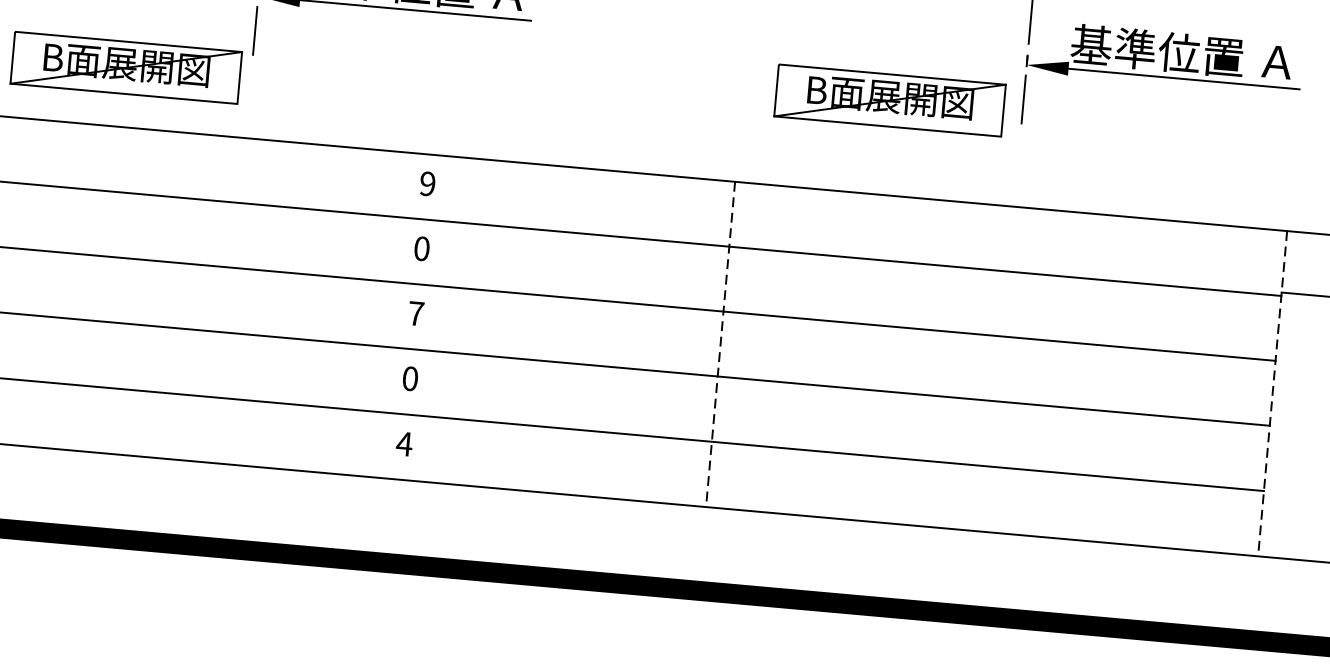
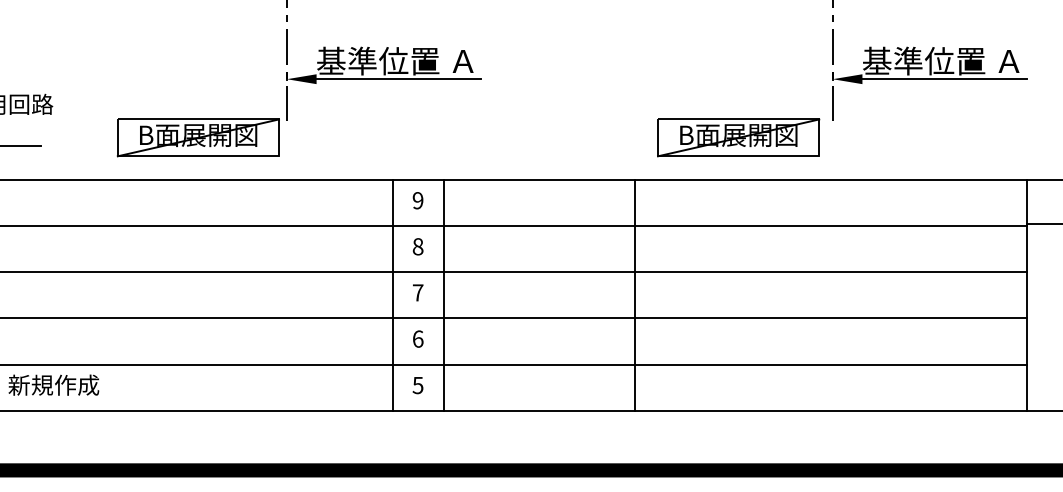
part: (889, 100) -> (738, 137), moved
text: (421, 248) -> (417, 246), 0 -> 8
line: (379, 312) -> (392, 294), added
line: (451, 319) -> (443, 294), added
line: (720, 344) -> (634, 295), dashed -> solid
text: (410, 377) -> (418, 338), 0 -> 6
line: (1272, 393) -> (1026, 295), dashed -> solid
text: (403, 444) -> (417, 385), 4 -> 5

